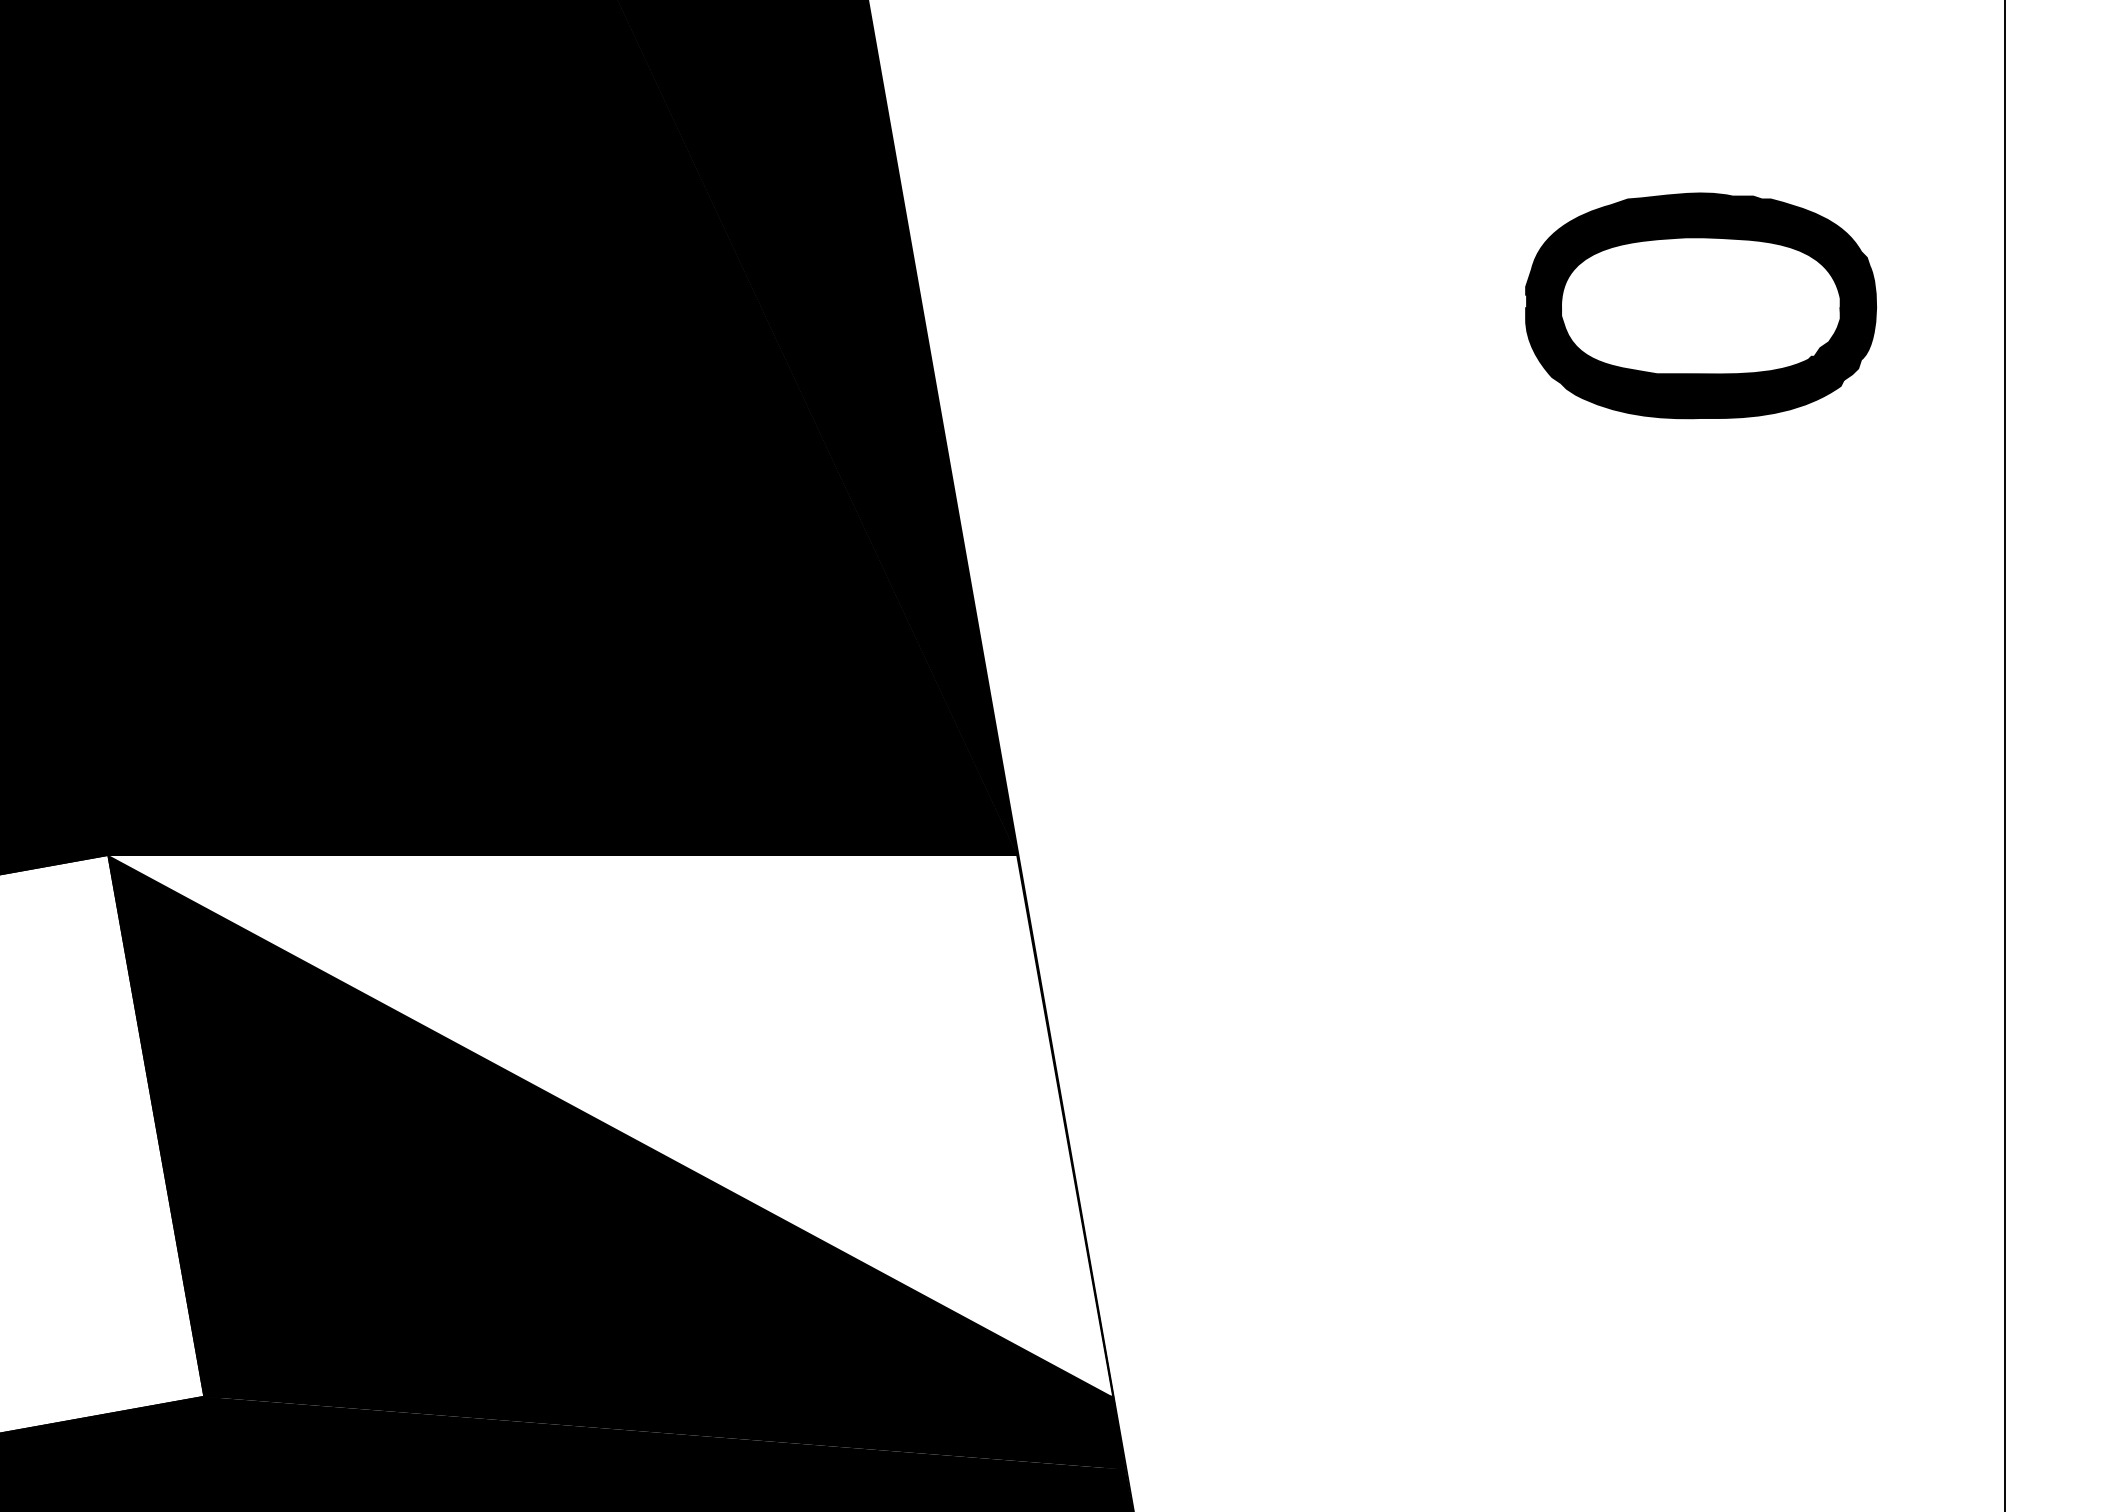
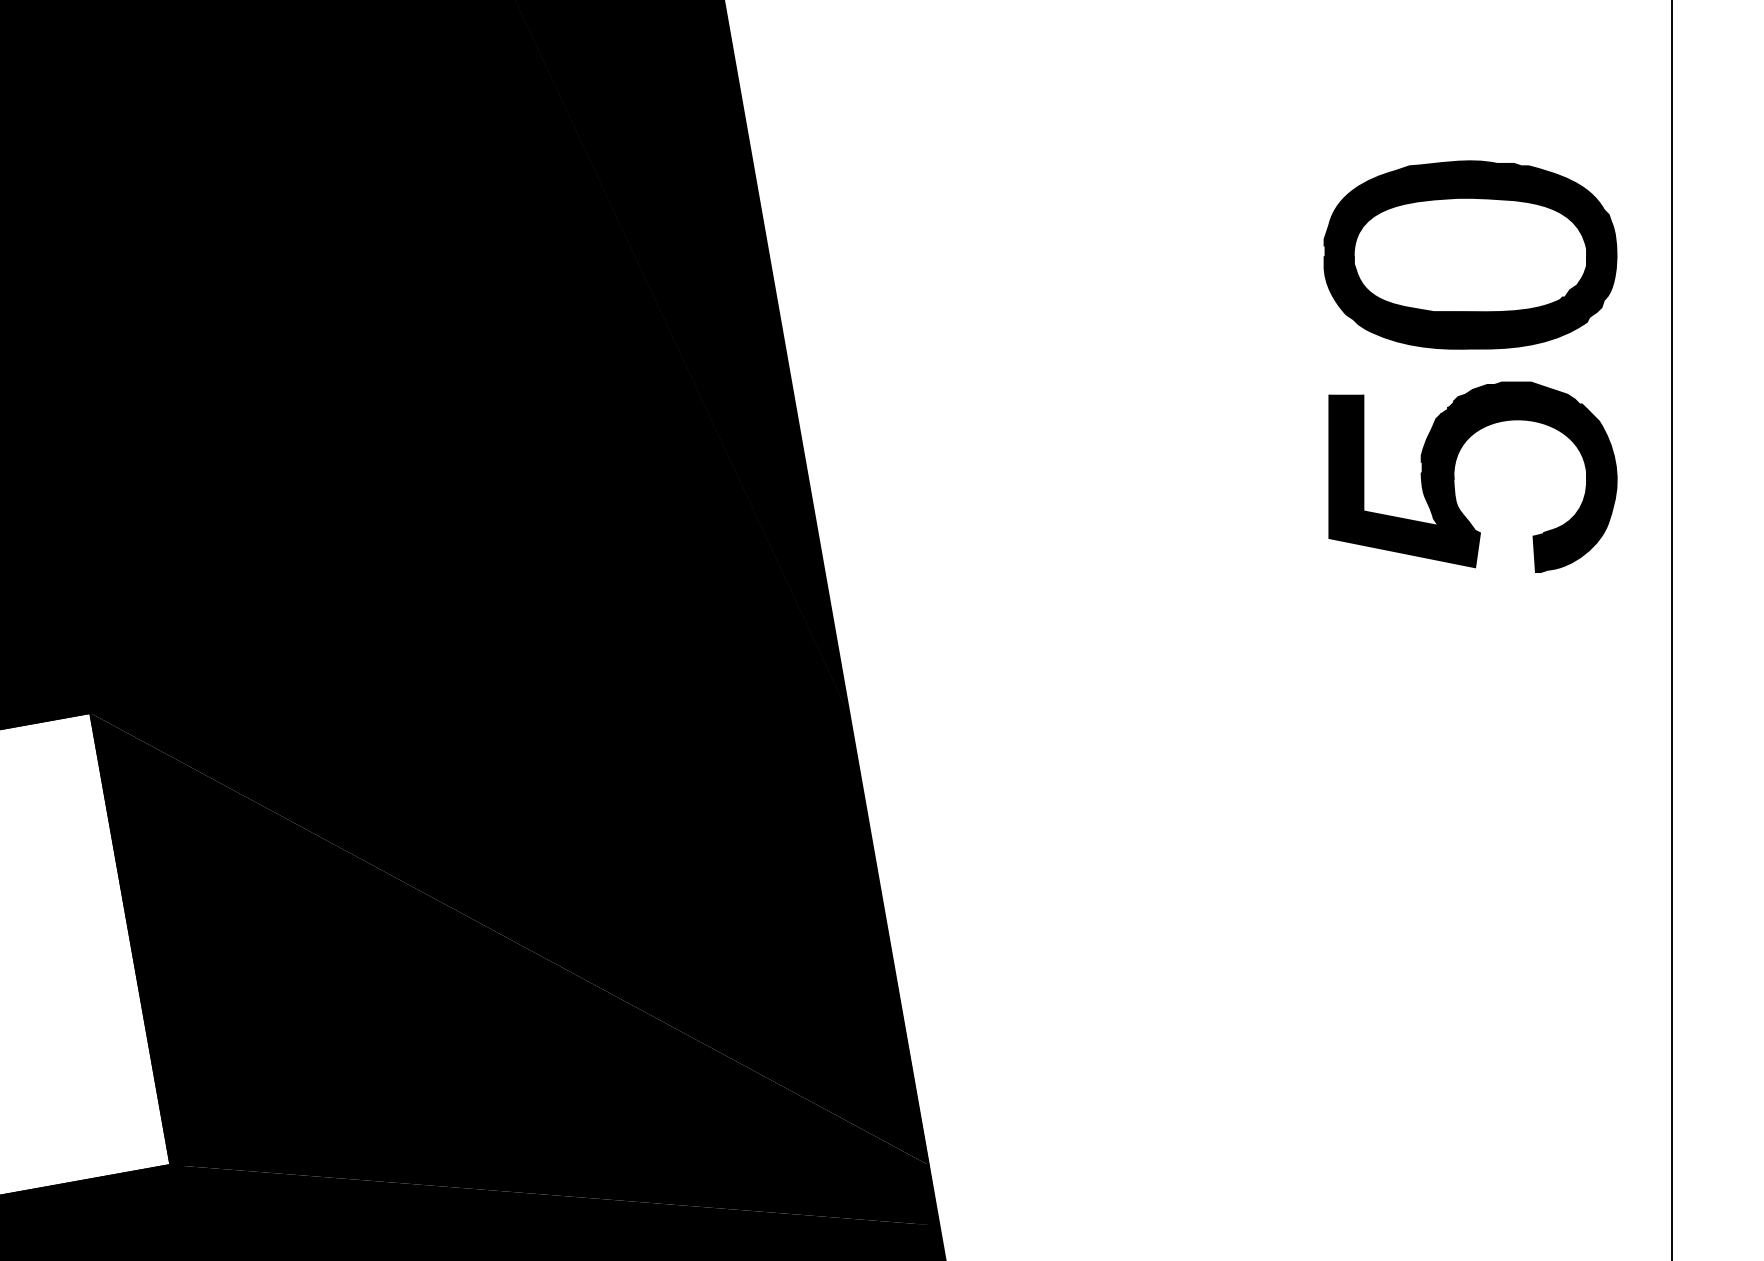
part: (1700, 305) -> (1470, 254), moved
part: (1743, 571) -> (1454, 476), added
fill: (610, 1125) -> (509, 938), added

